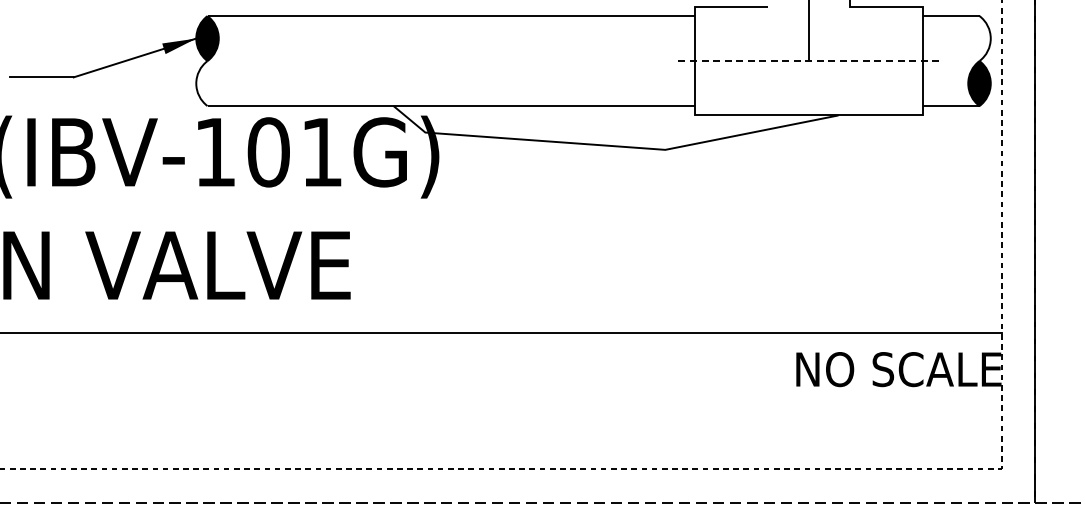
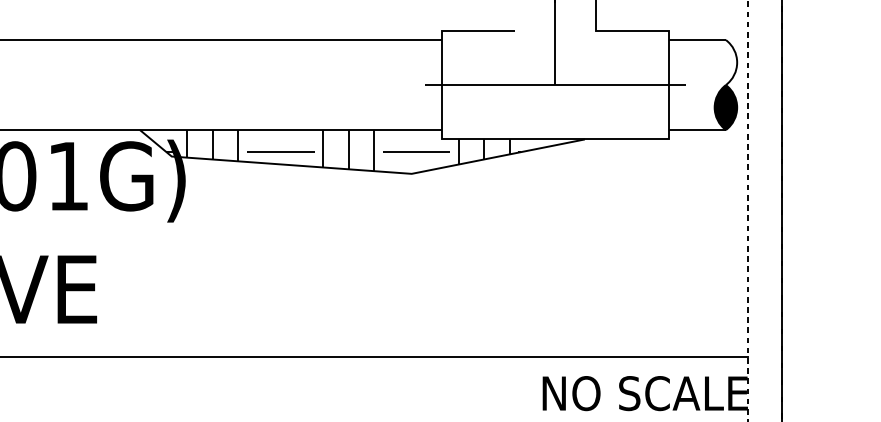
line: (809, 61) -> (555, 85), dashed -> solid
hatch: (597, 126) -> (343, 150), added

